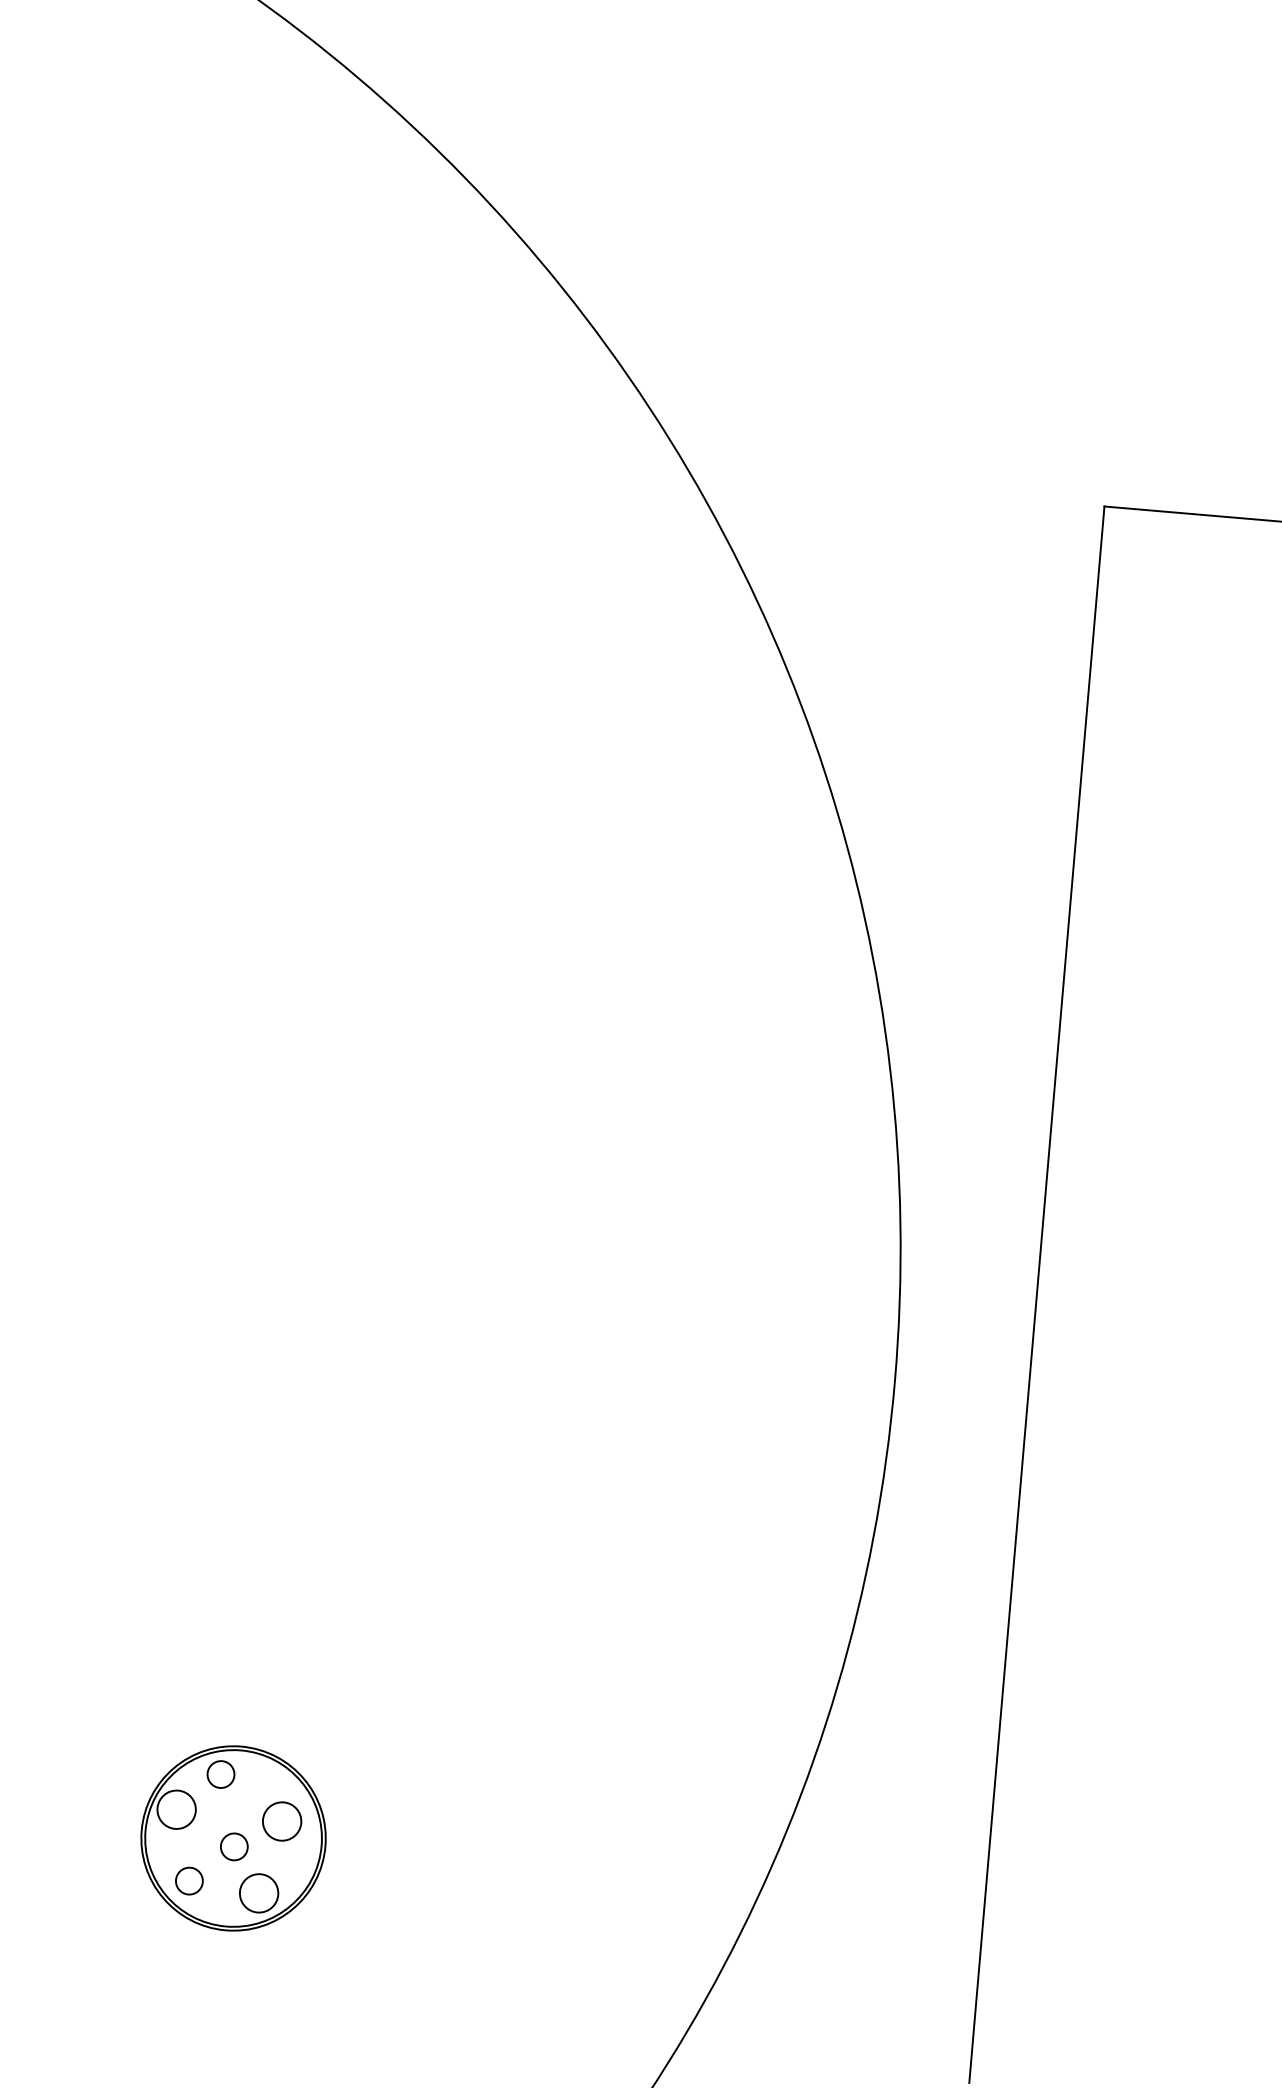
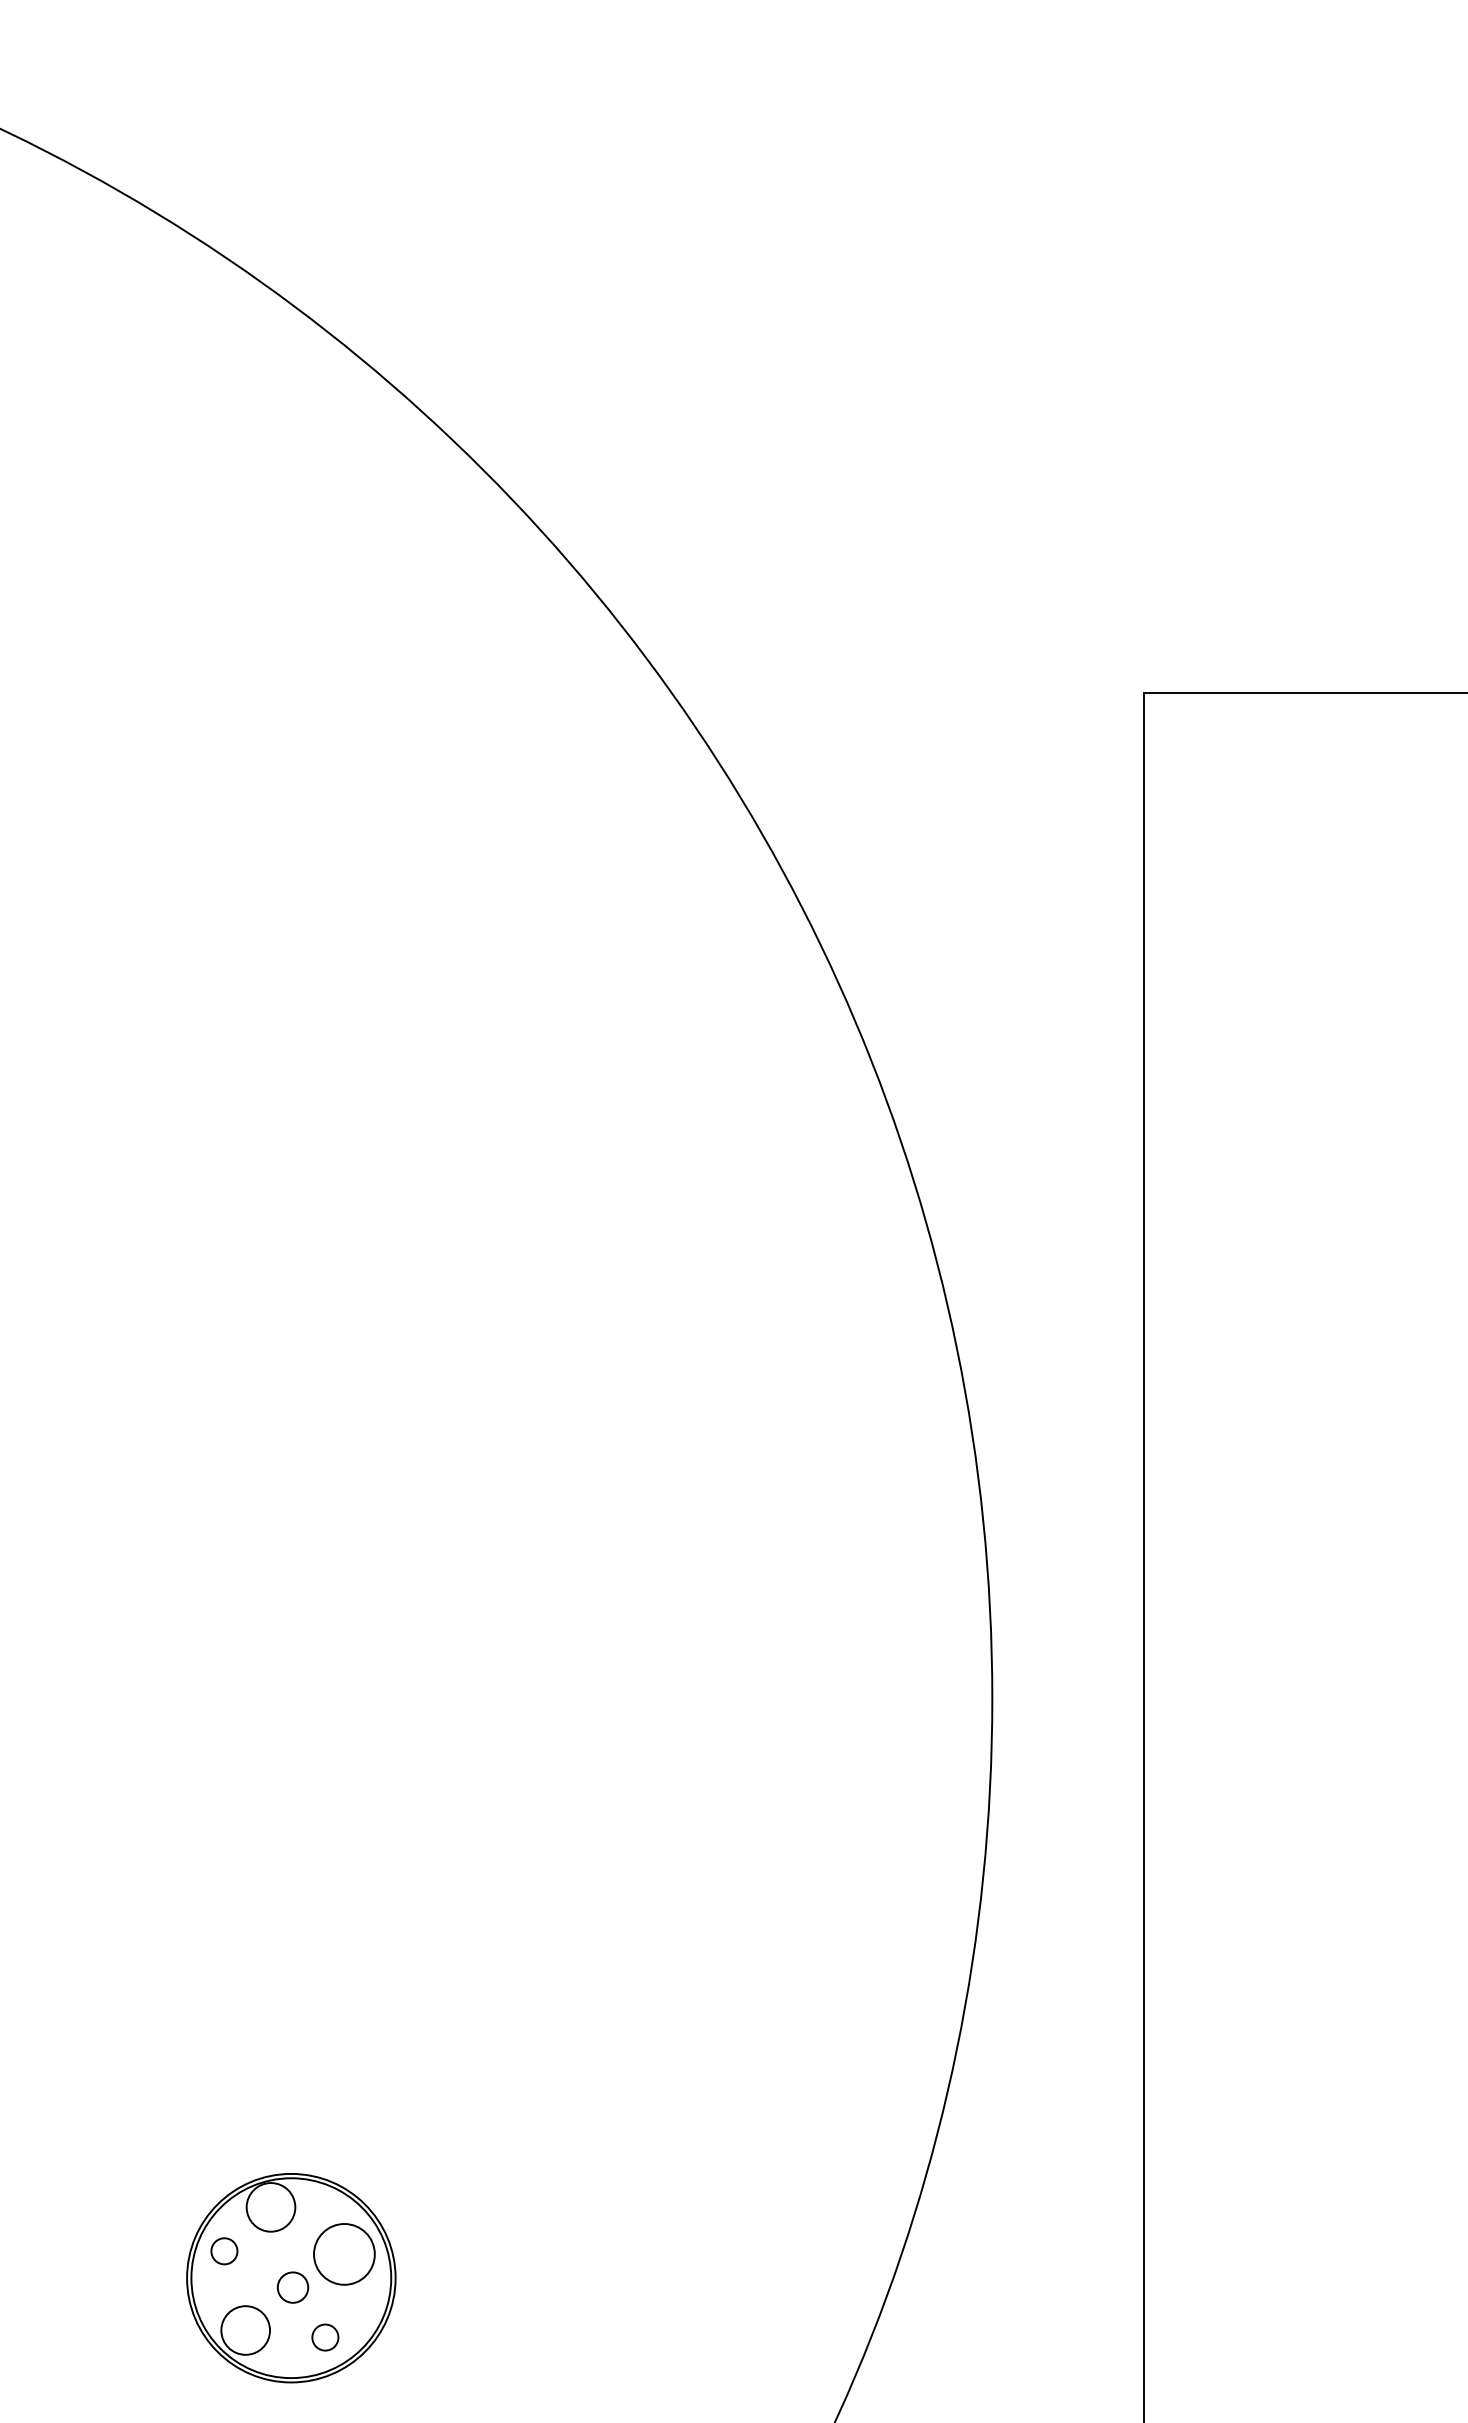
circle: (220, 1774) -> (270, 2207), size x1.6
circle: (176, 1809) -> (224, 2251), size x0.6
circle: (282, 1821) -> (344, 2254), size x1.4
circle: (189, 1881) -> (245, 2330), size x1.6
circle: (259, 1893) -> (325, 2337), size x0.6

